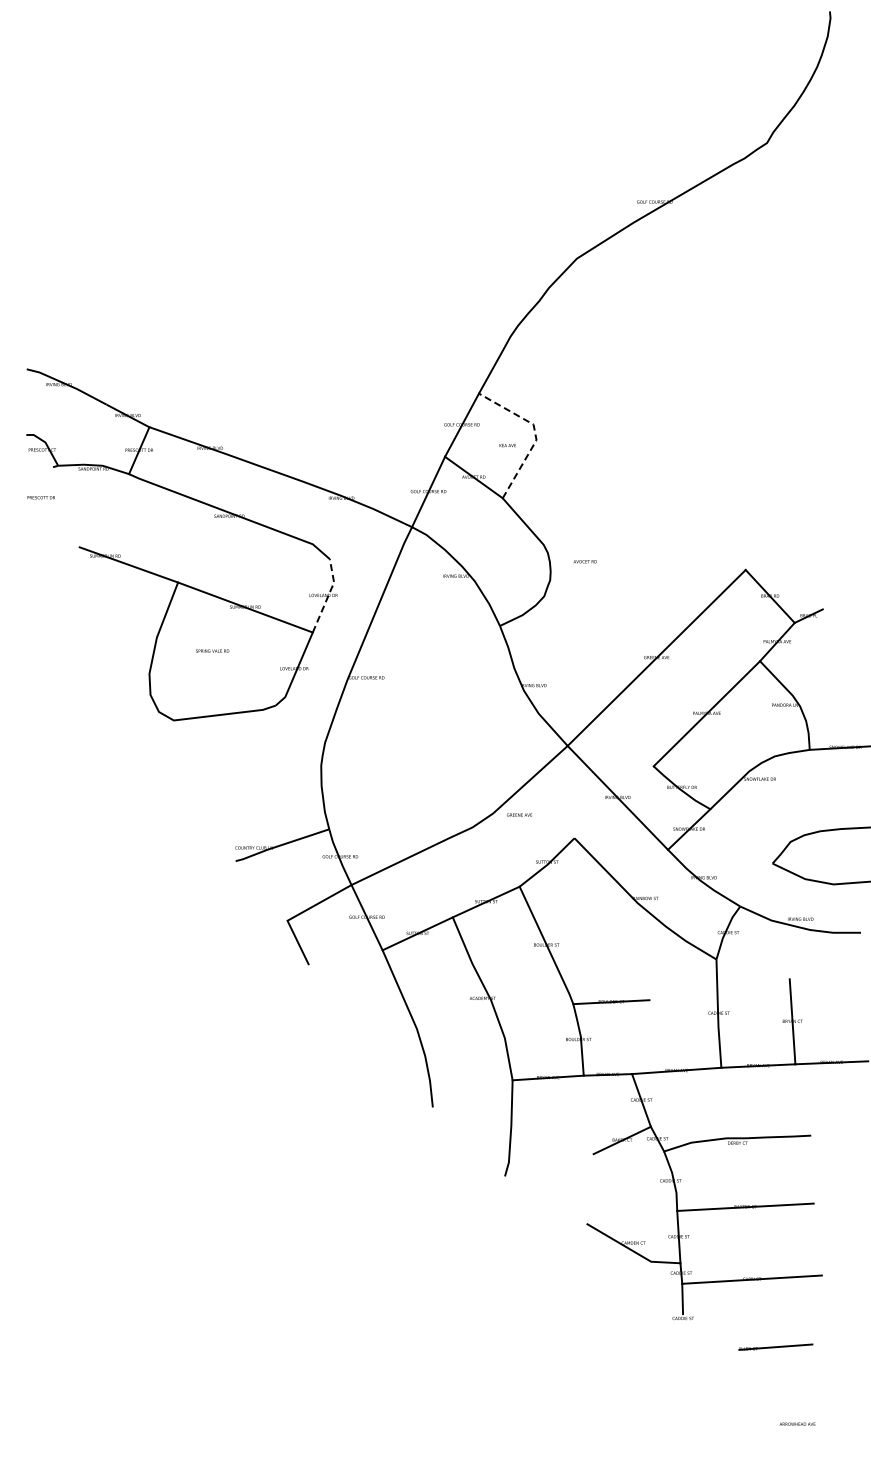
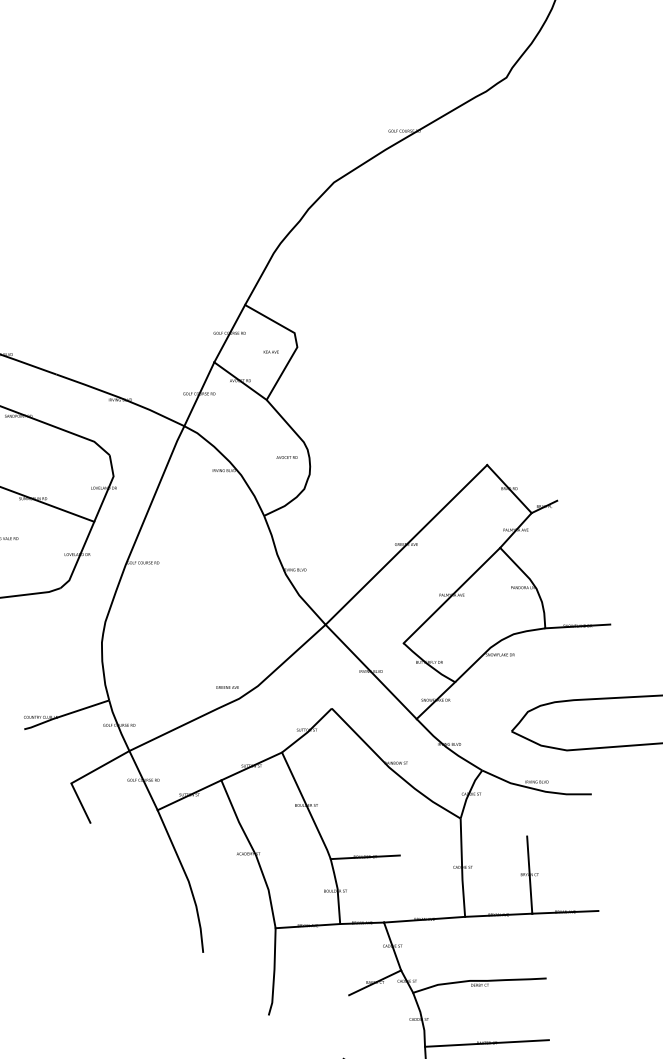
line: (535, 434) -> (296, 342), dashed -> solid
text: (584, 561) -> (286, 457), moved
line: (328, 596) -> (108, 489), dashed -> solid
text: (519, 814) -> (227, 686), moved

